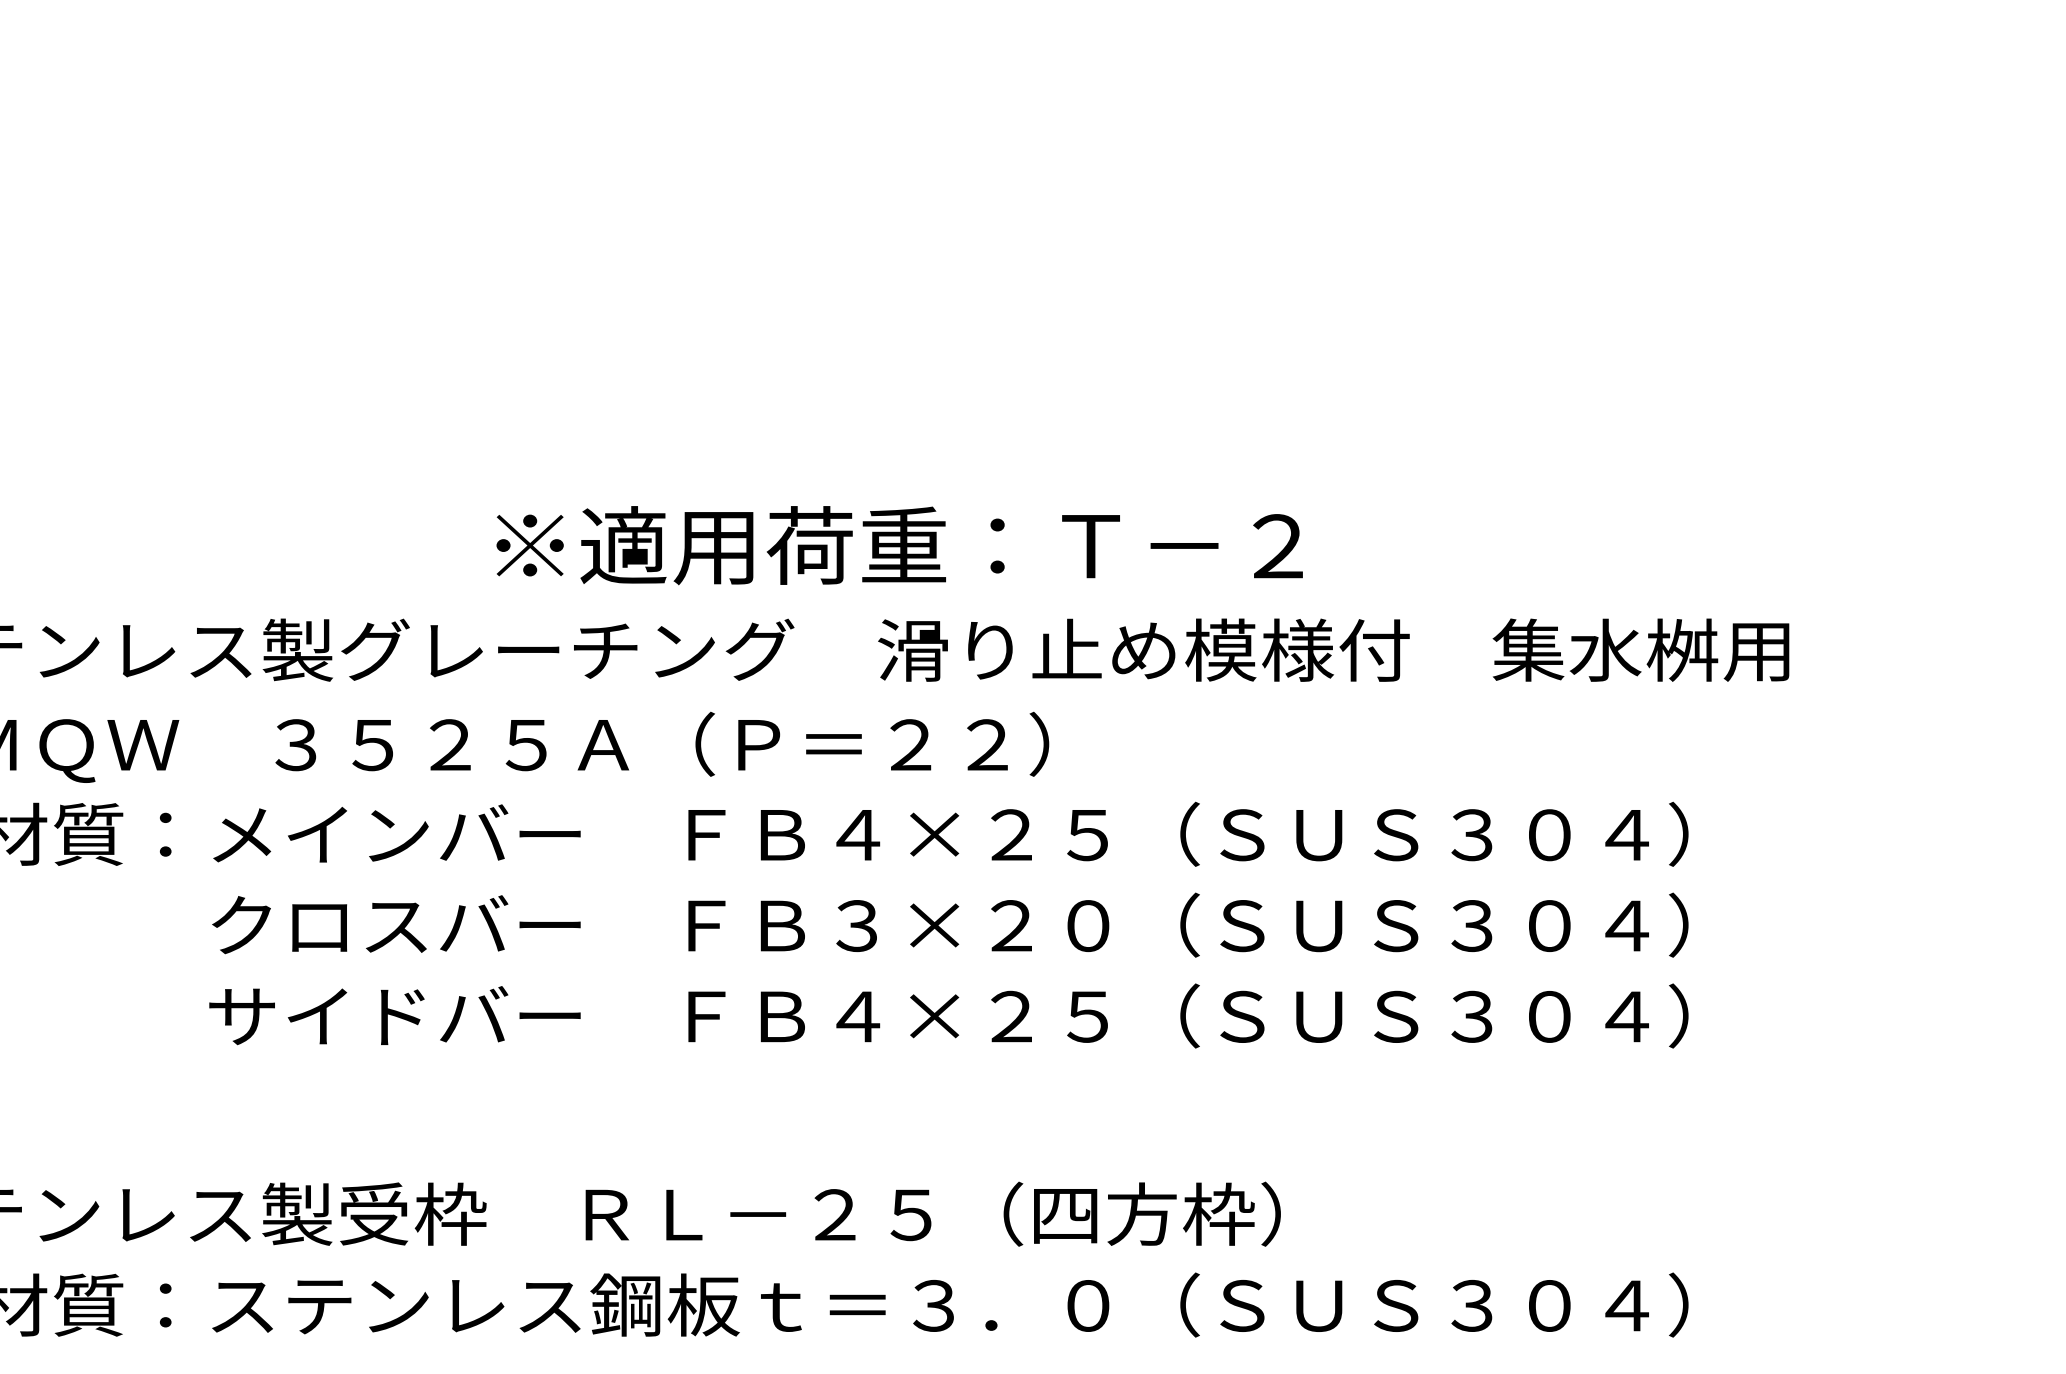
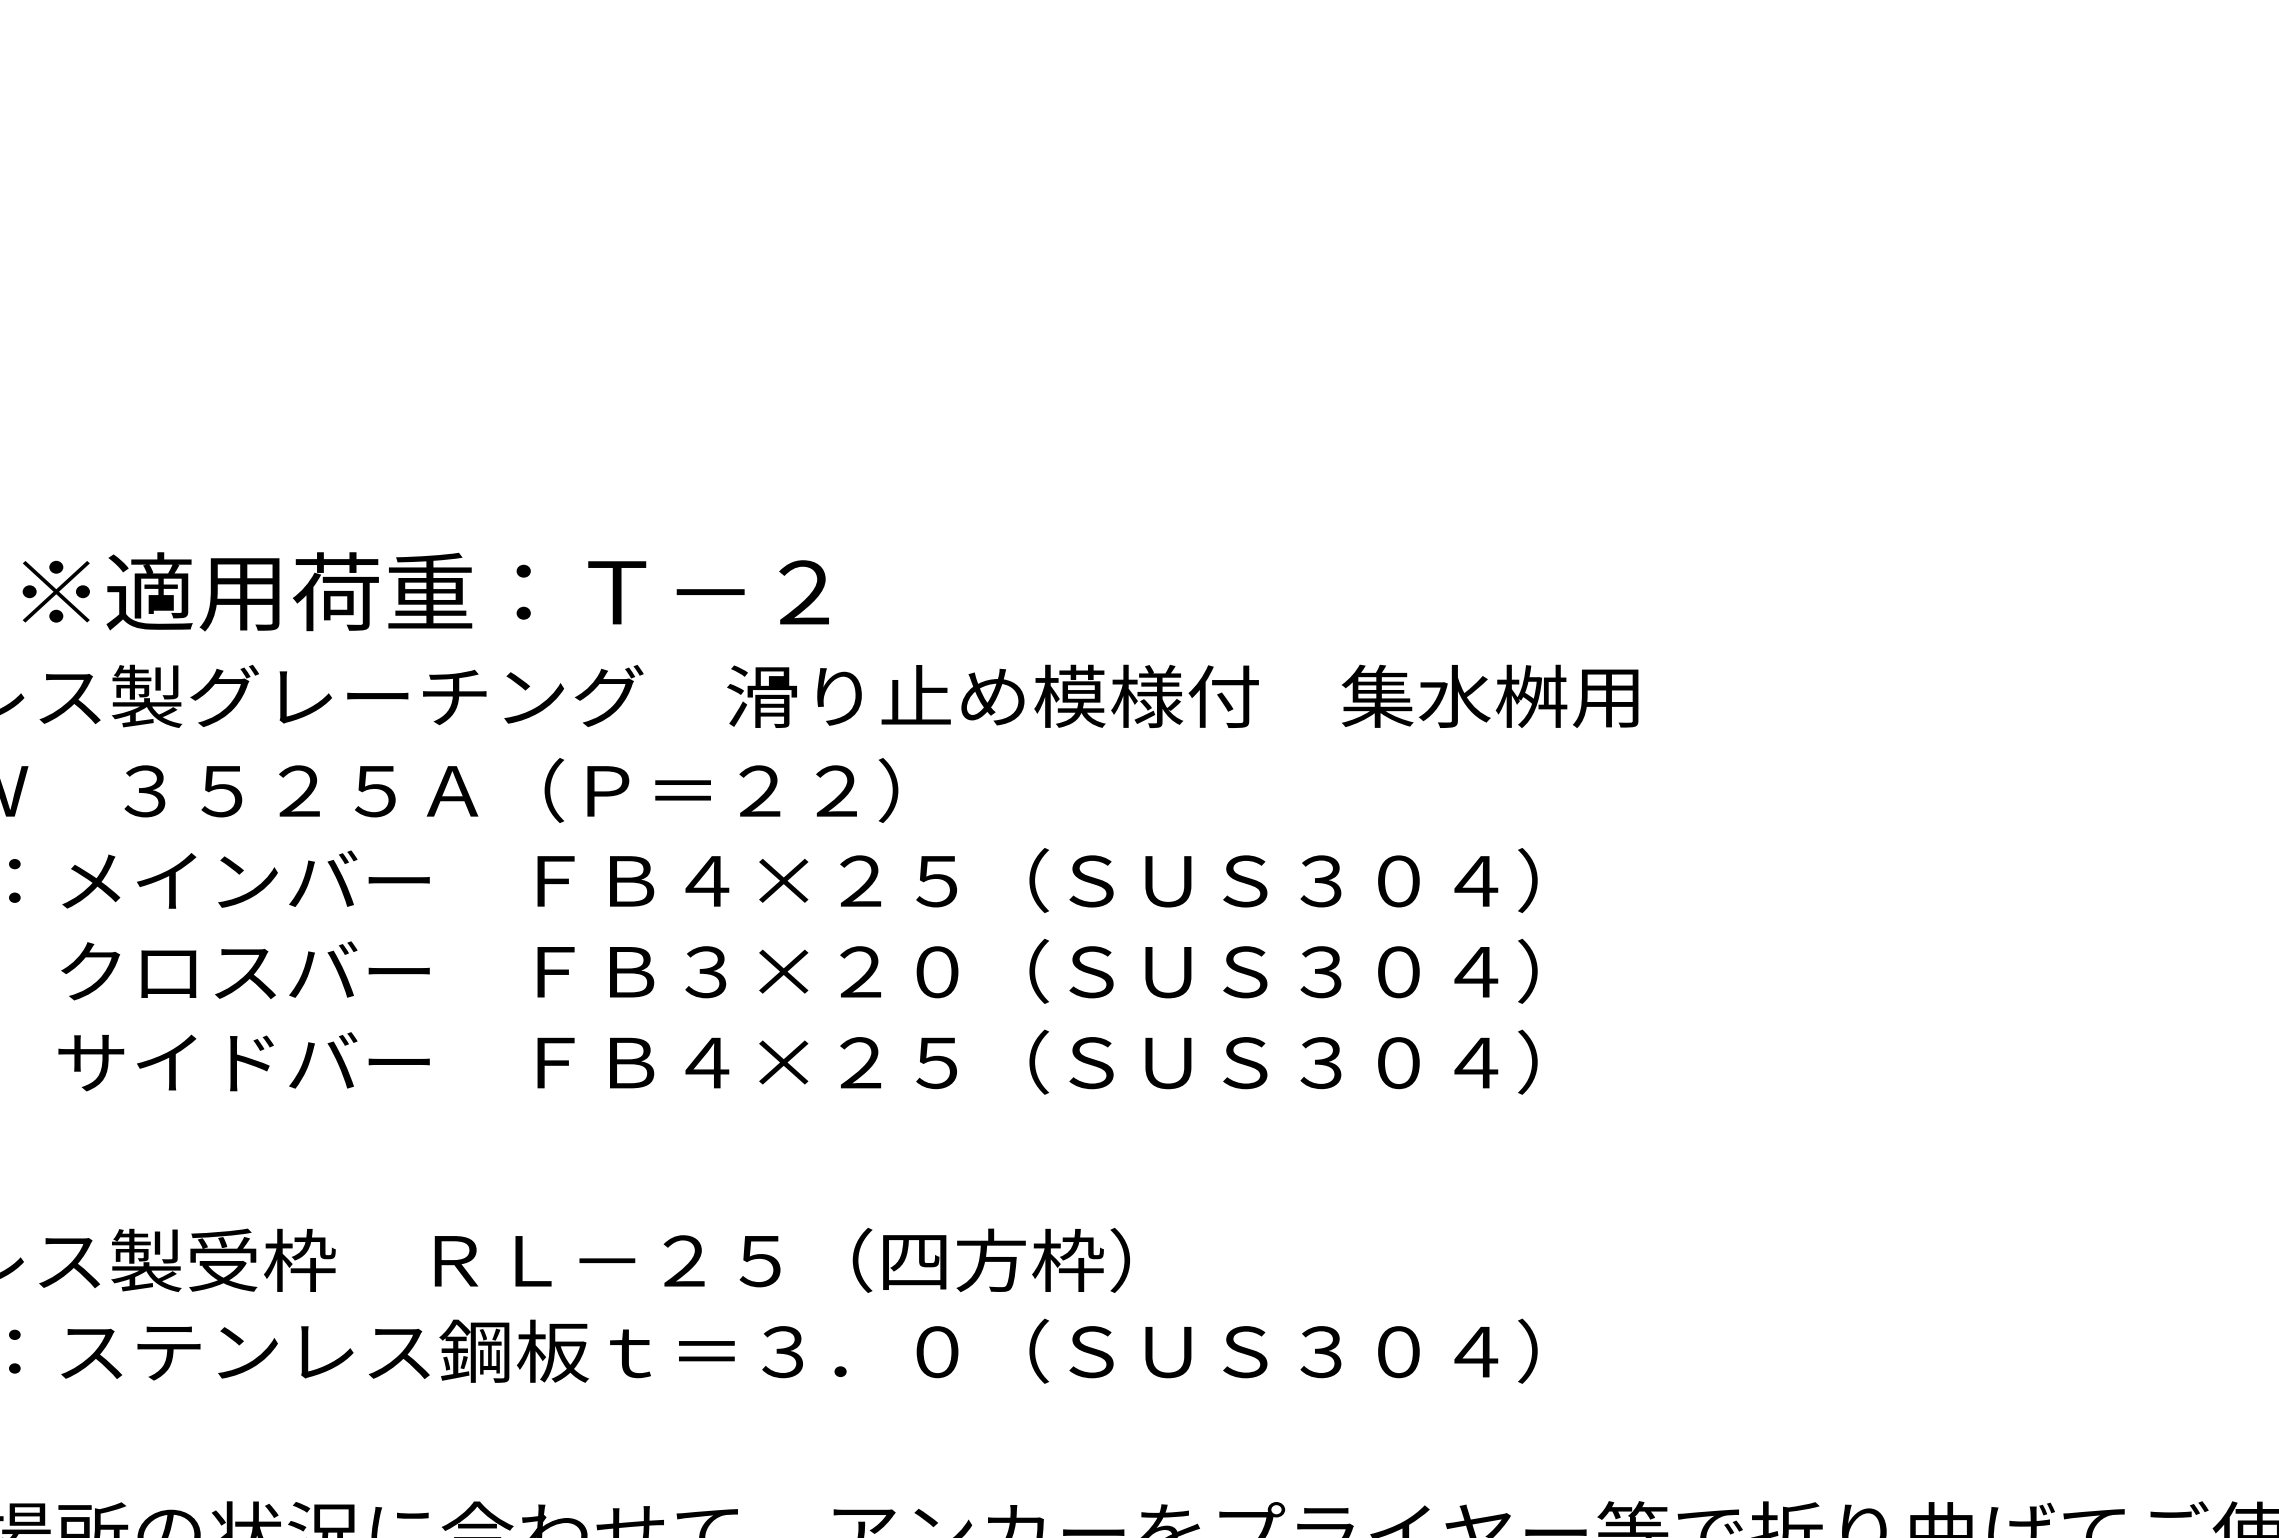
text: (899, 545) -> (425, 591), moved

